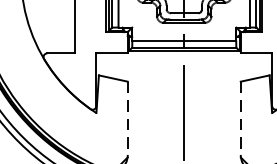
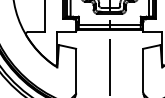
line: (128, 118) -> (76, 70), dashed -> solid
line: (240, 118) -> (143, 70), dashed -> solid

